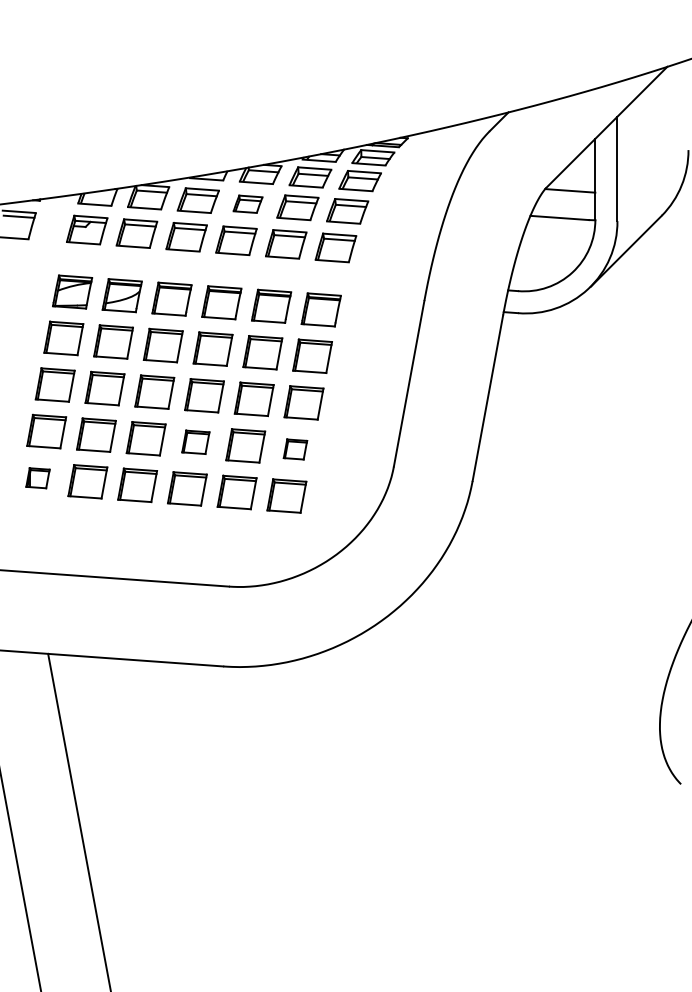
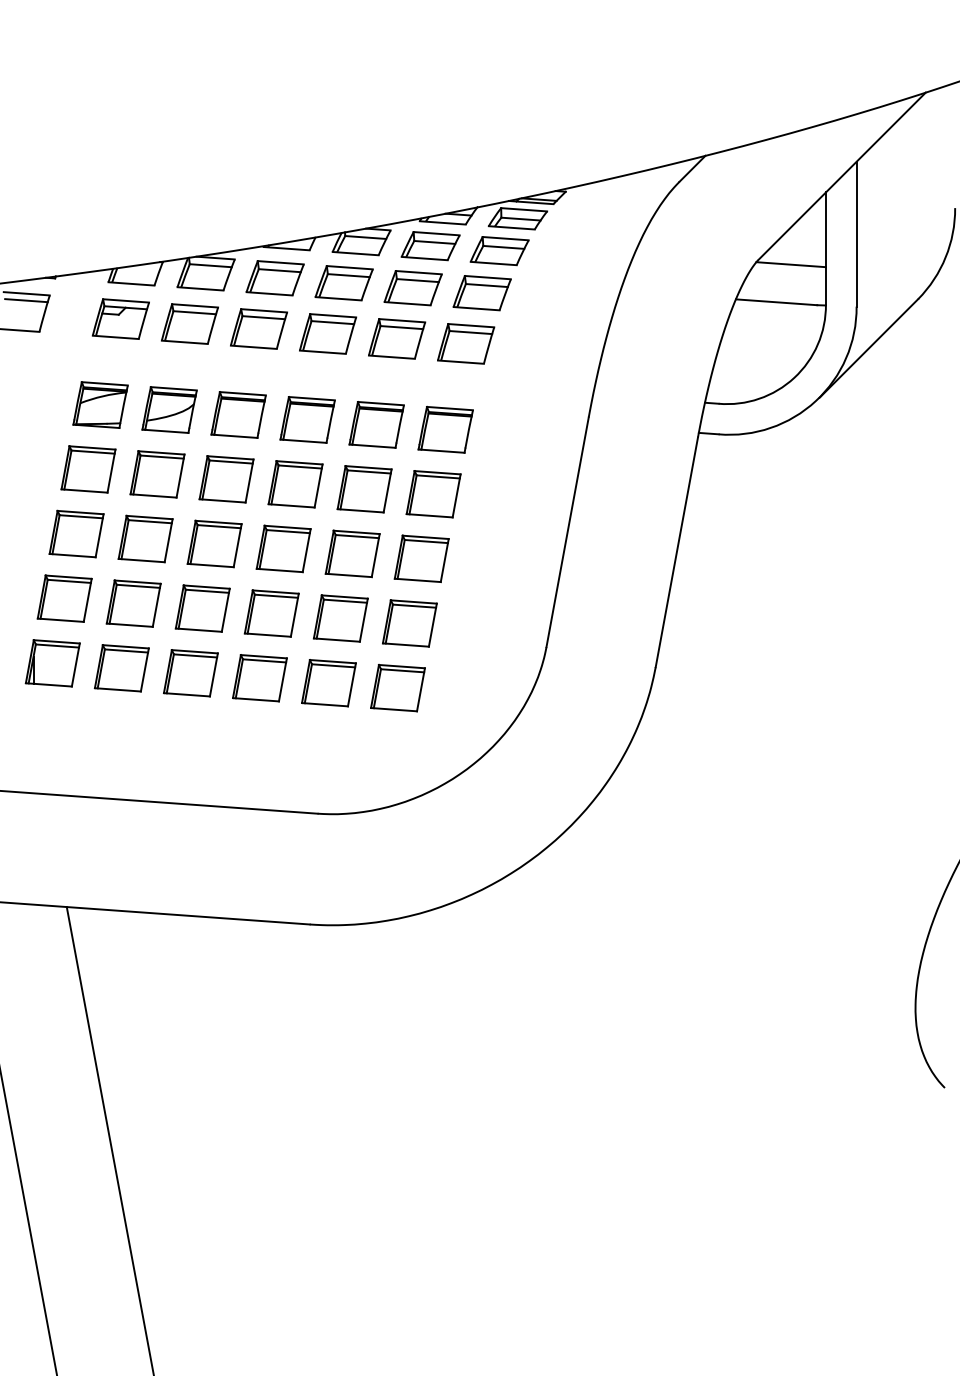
part: (247, 204) -> (343, 283), size x1.43
part: (195, 442) -> (271, 613), size x1.43
part: (295, 449) -> (409, 623), size x1.67
part: (37, 478) -> (52, 663), size x1.67

